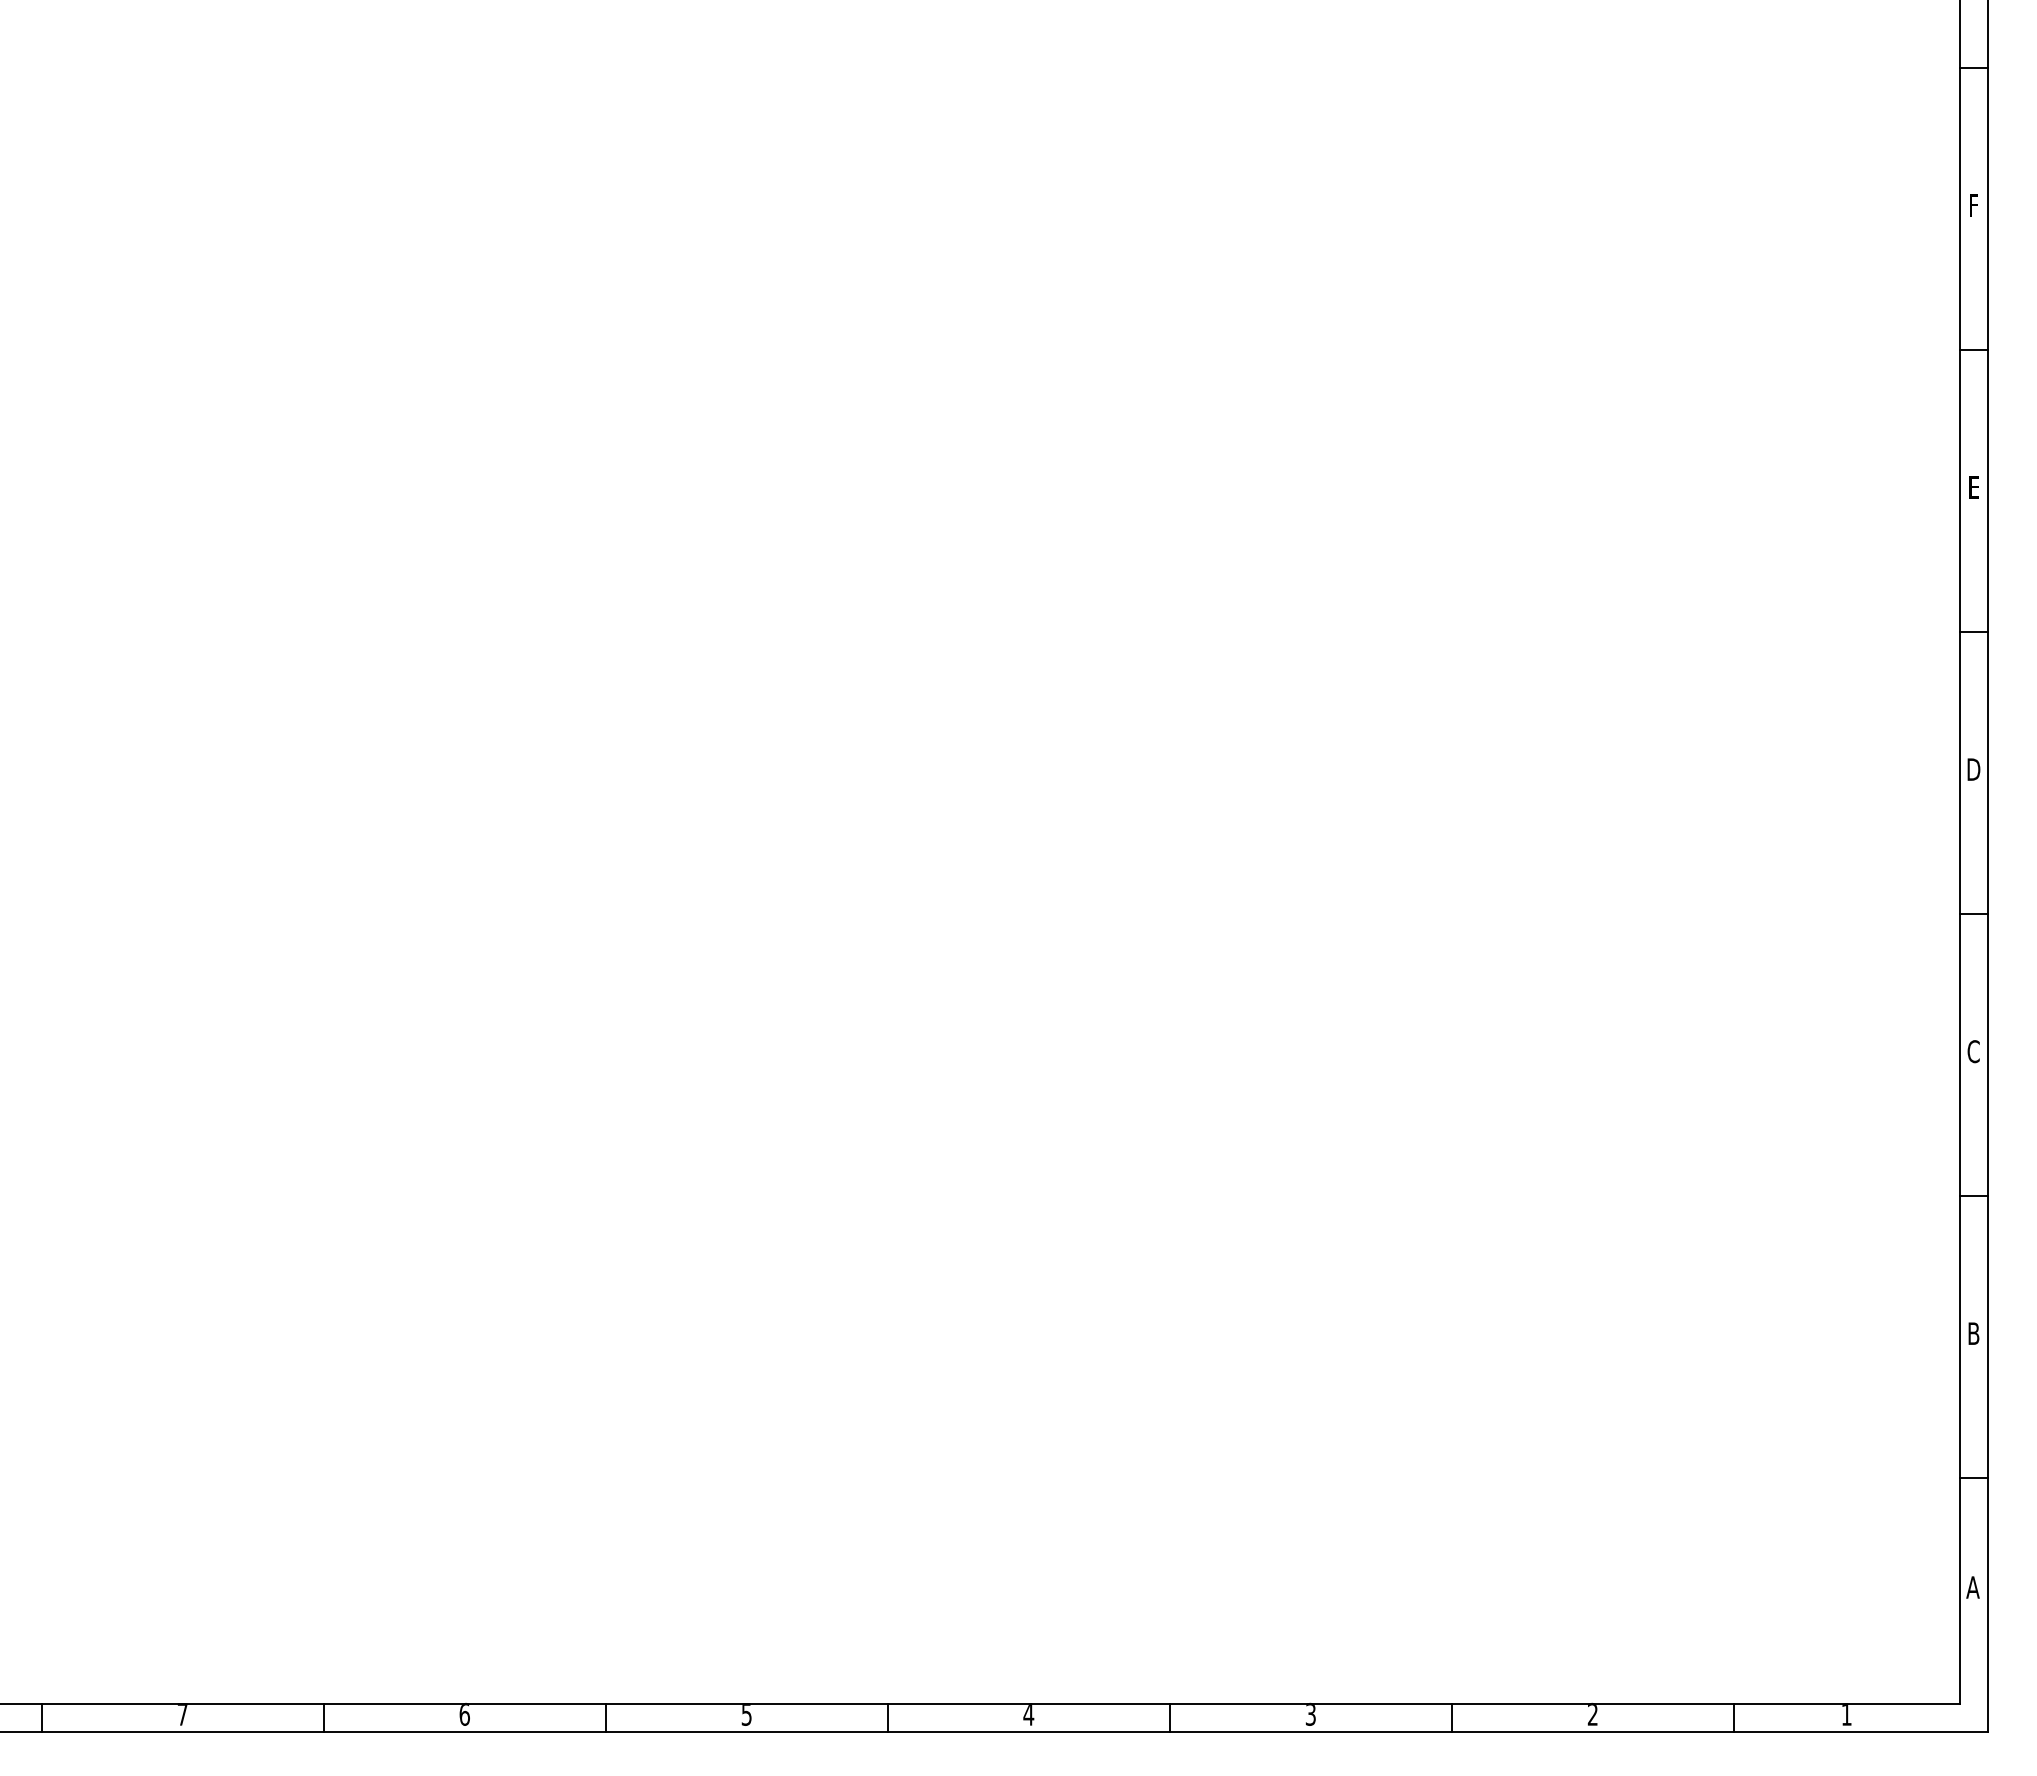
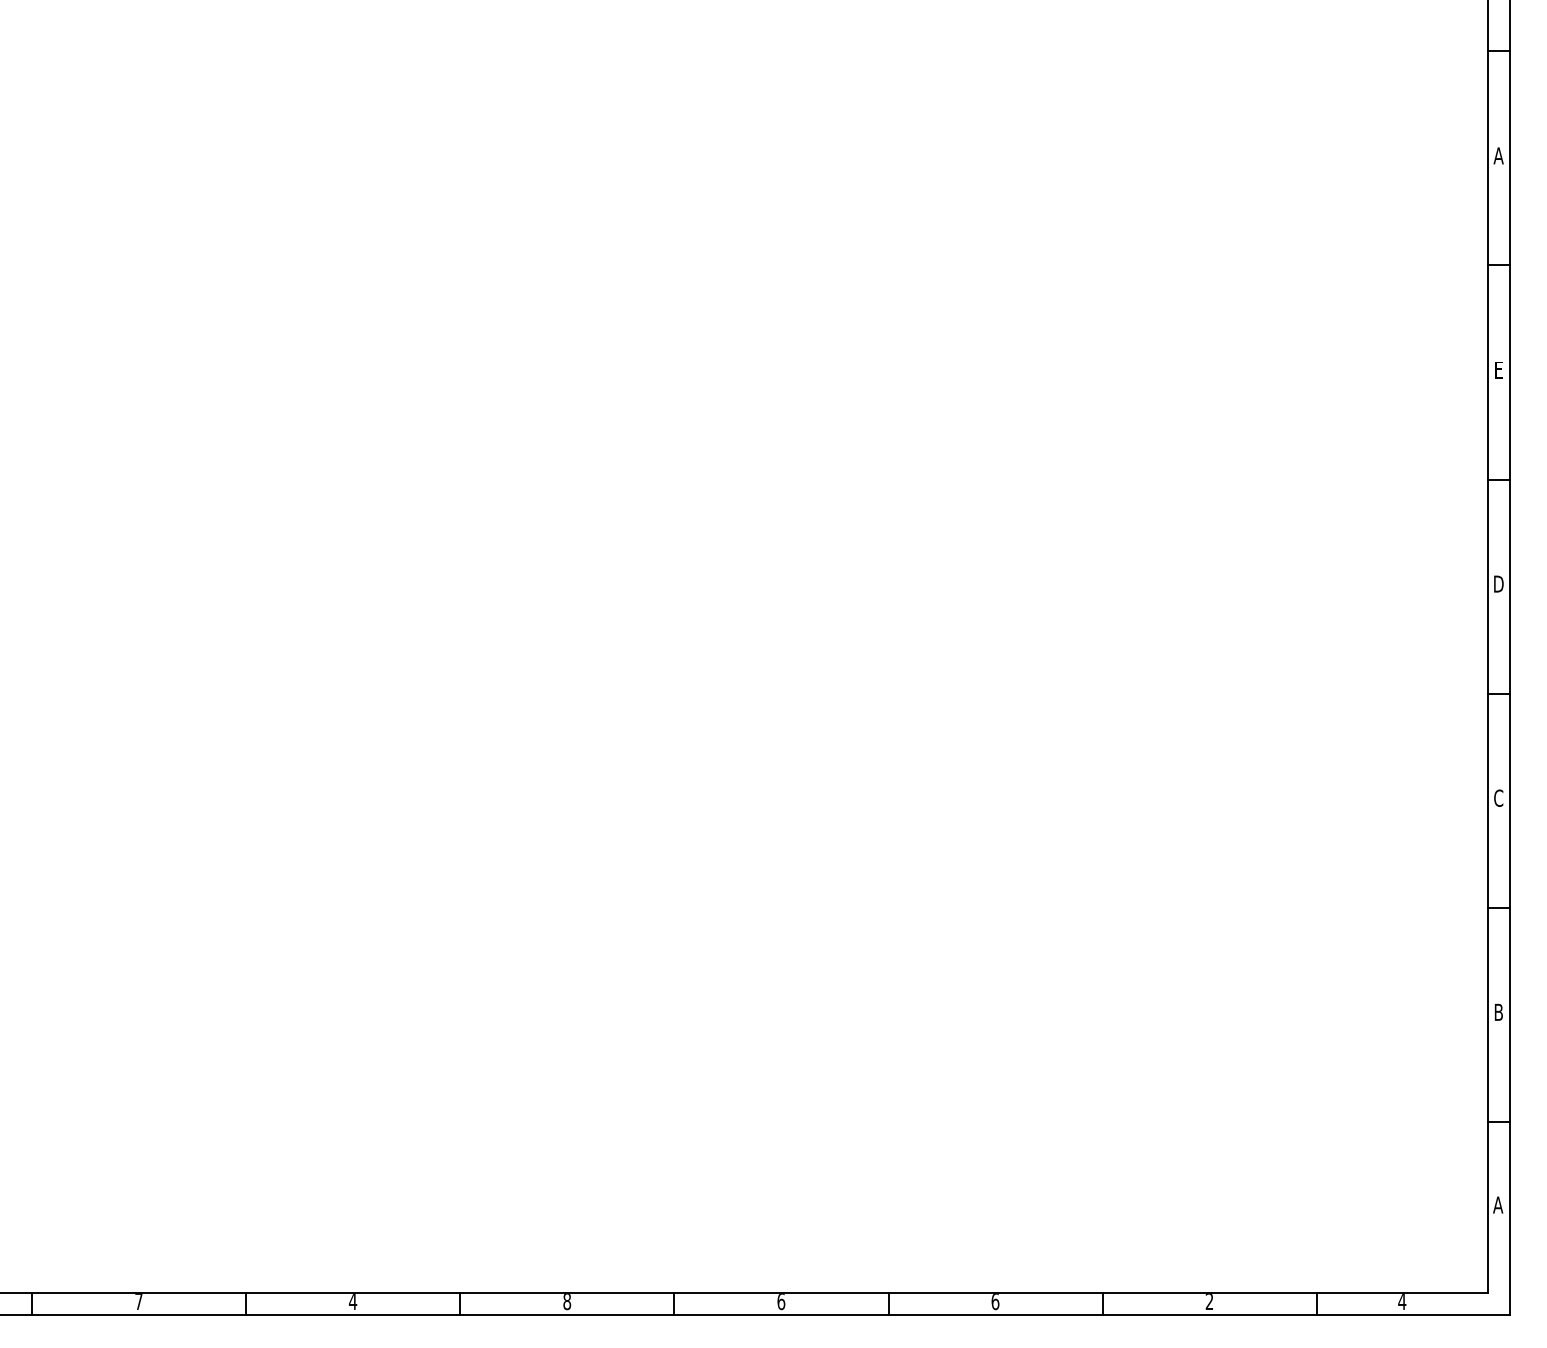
text: (1973, 205) -> (1498, 155), F -> A
text: (464, 1713) -> (352, 1300), 6 -> 4
text: (746, 1713) -> (566, 1300), 5 -> 8
text: (1028, 1713) -> (781, 1300), 4 -> 6
text: (1310, 1713) -> (995, 1300), 3 -> 6
text: (1846, 1715) -> (1402, 1302), 1 -> 4

